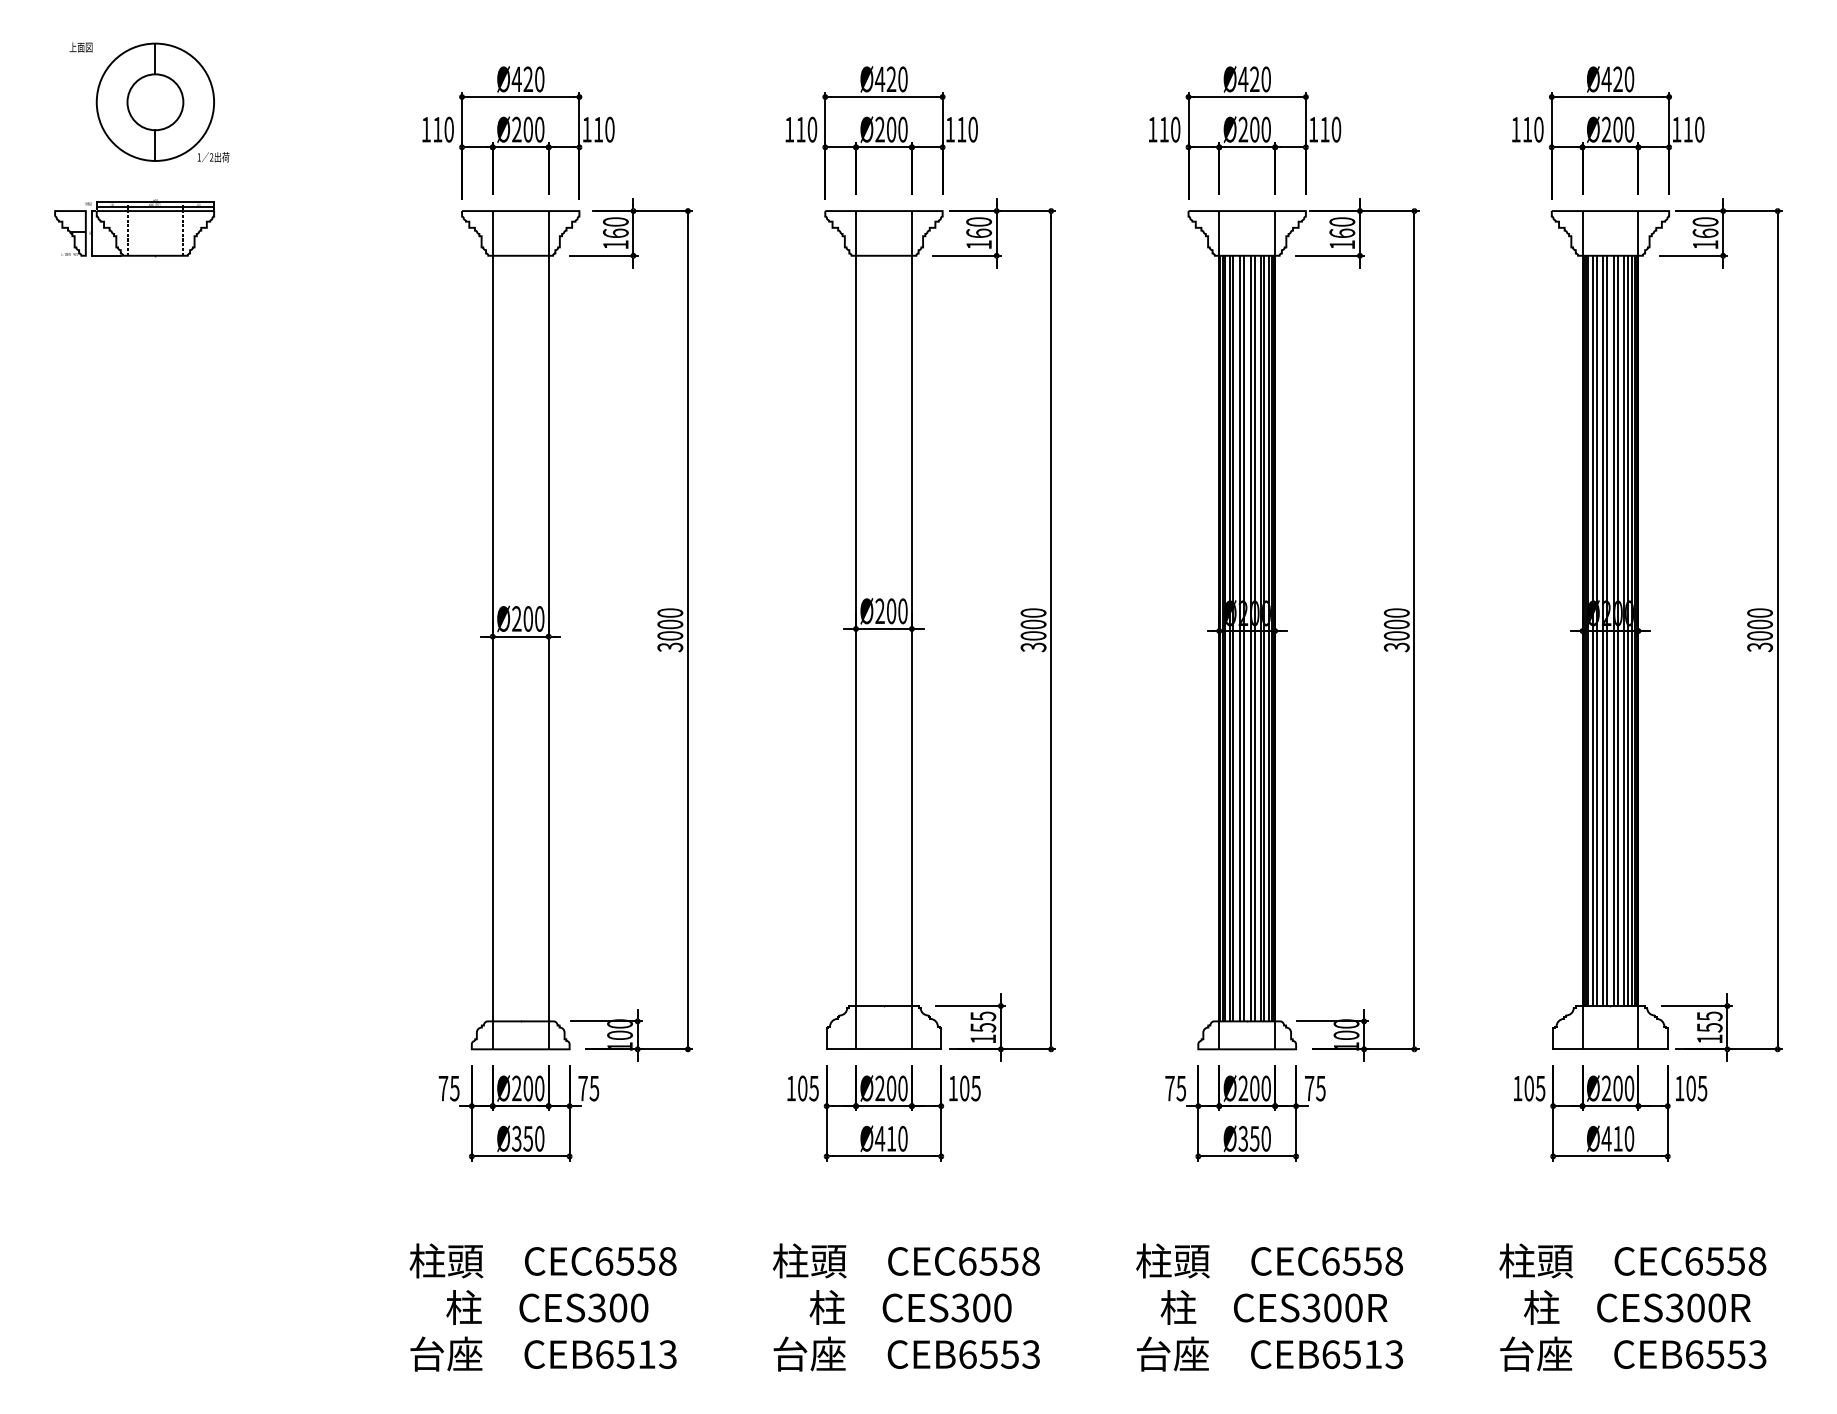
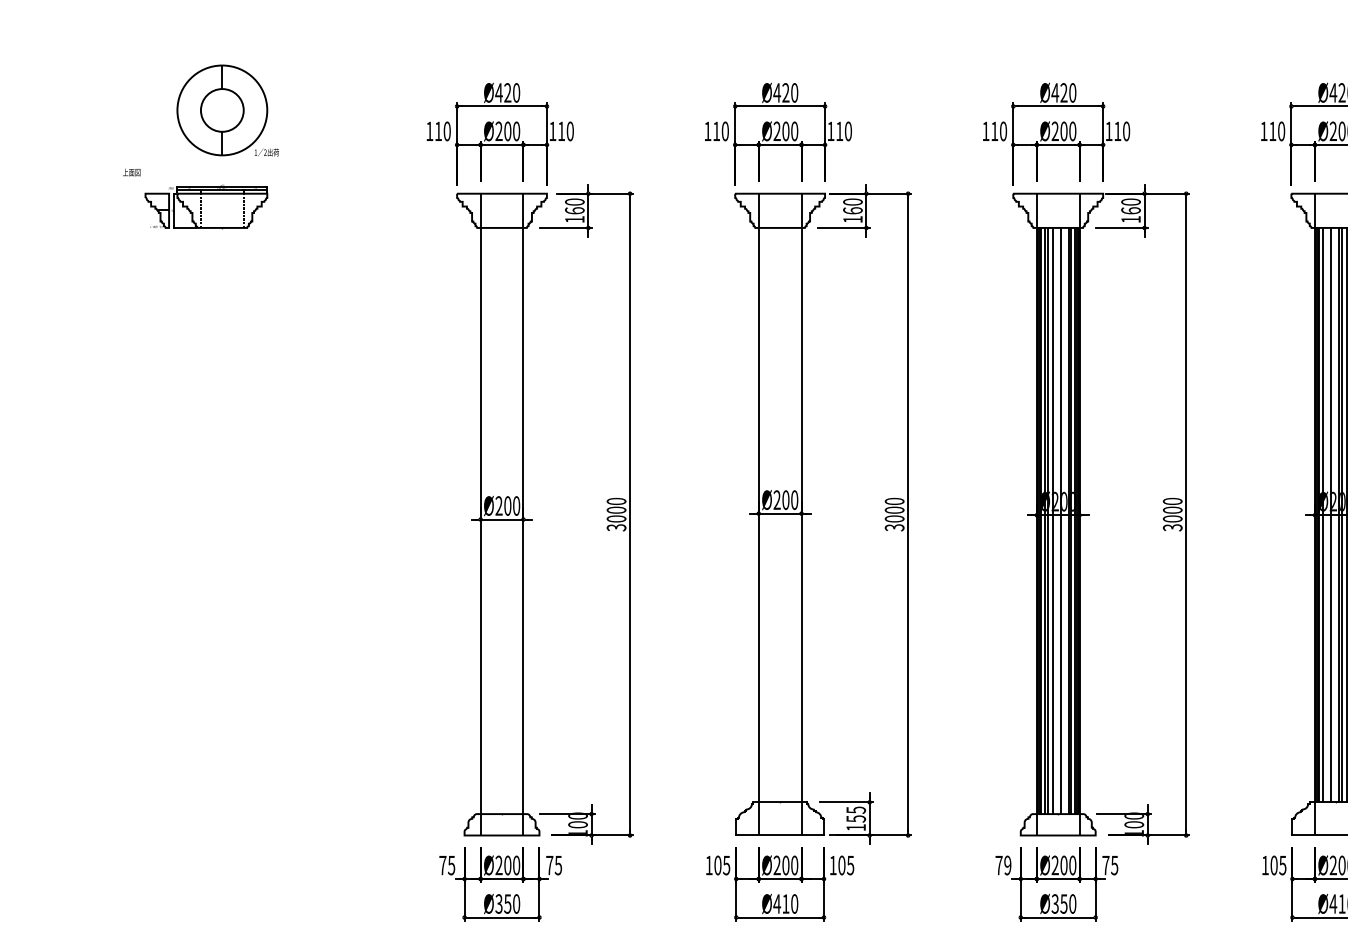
text: (80, 47) -> (131, 172), moved
line: (1596, 630) -> (1325, 514), removed
line: (1607, 630) -> (1334, 514), removed
line: (1243, 638) -> (1055, 520), removed
line: (1254, 638) -> (1063, 520), removed
text: (1180, 1088) -> (1007, 865), 75 -> 79

